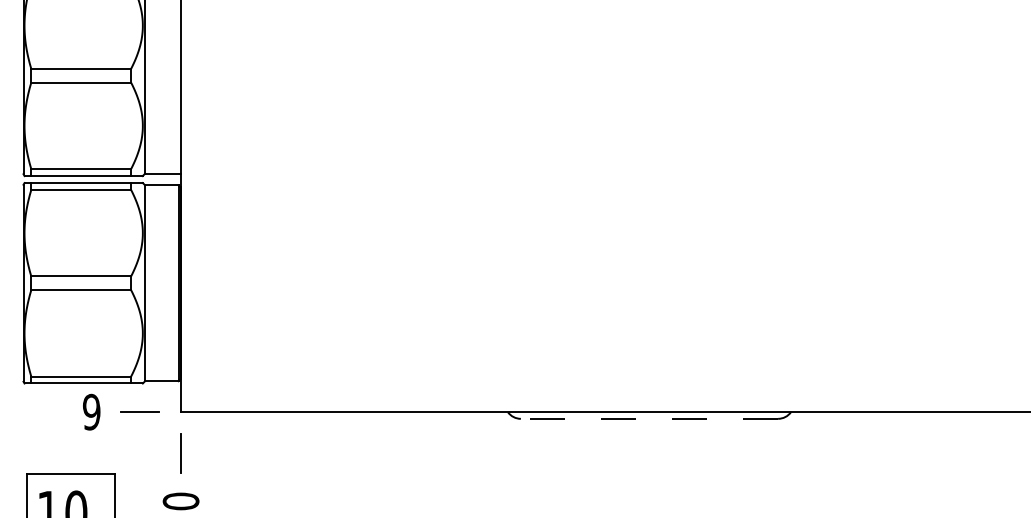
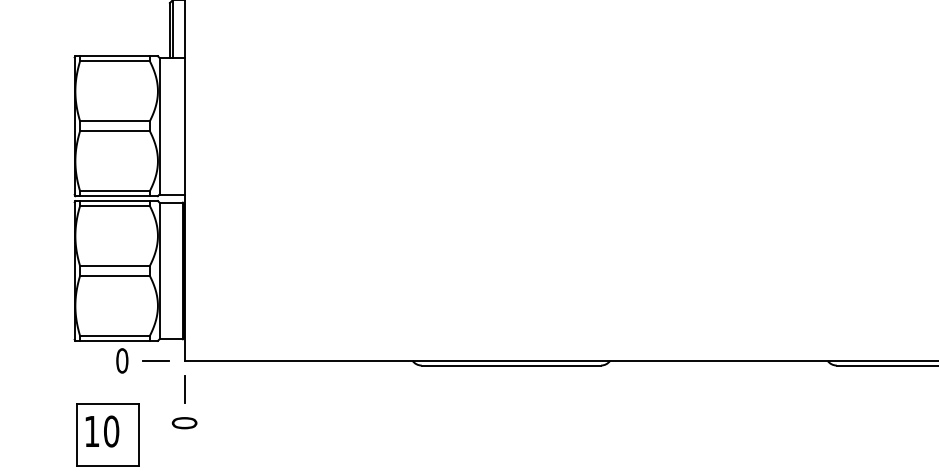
text: (92, 411) -> (122, 360), 9 -> 0
line: (649, 418) -> (511, 365), dashed -> solid

